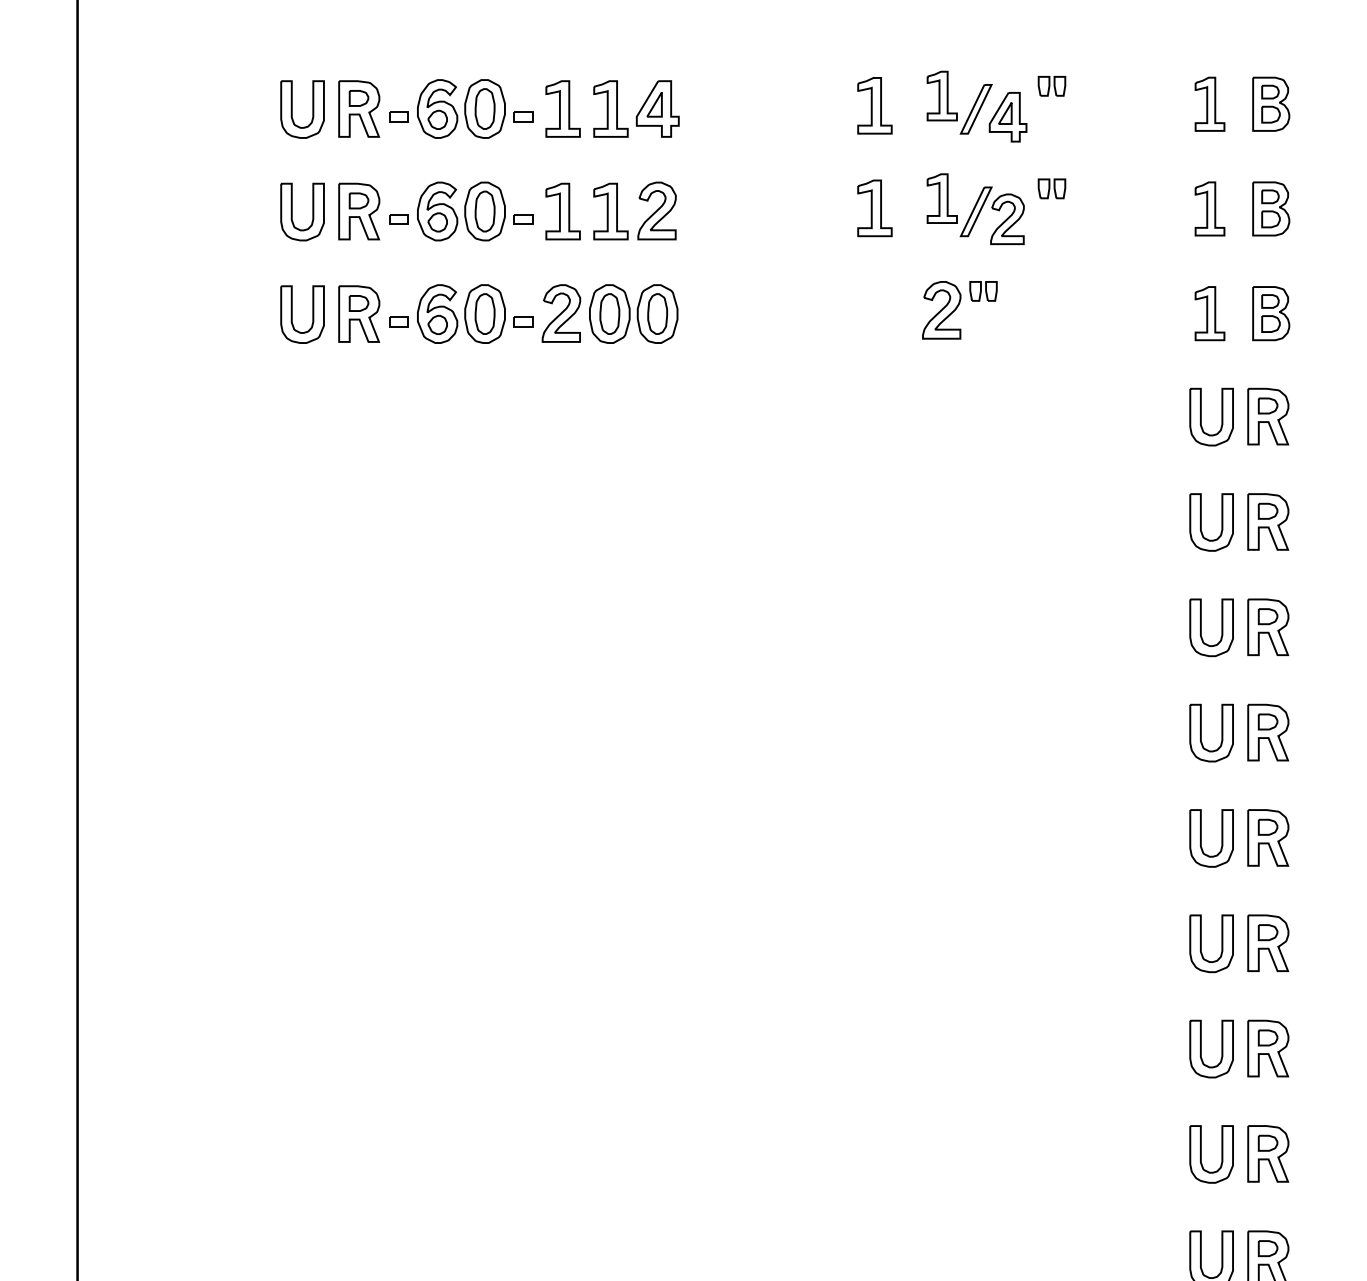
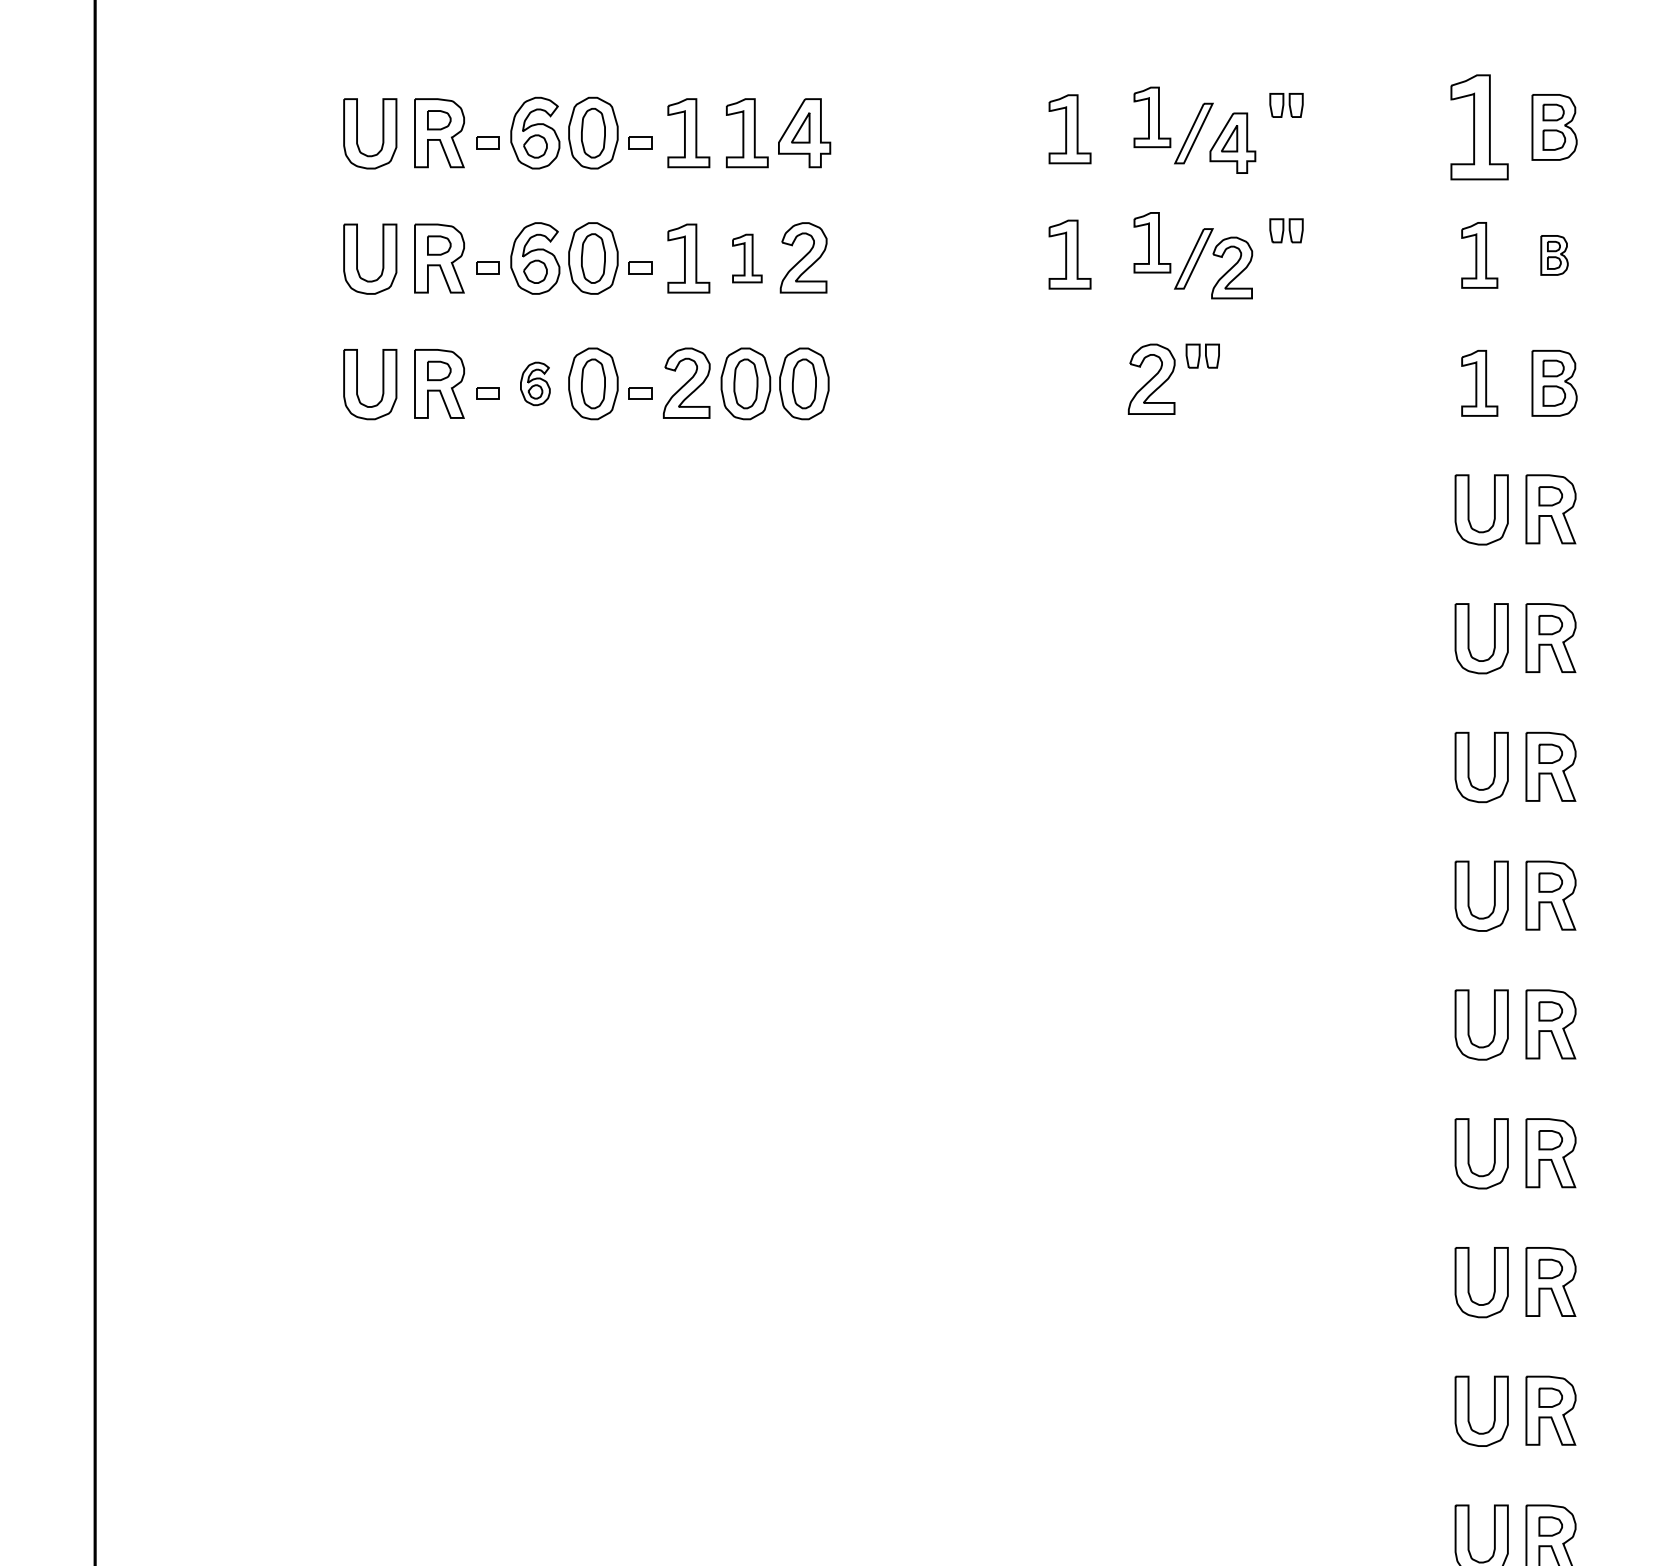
part: (1209, 104) -> (1479, 127), size x1.6
part: (1271, 209) -> (1554, 255), size x0.6
part: (611, 211) -> (747, 258), size x0.7
part: (437, 313) -> (535, 383), size x0.6

